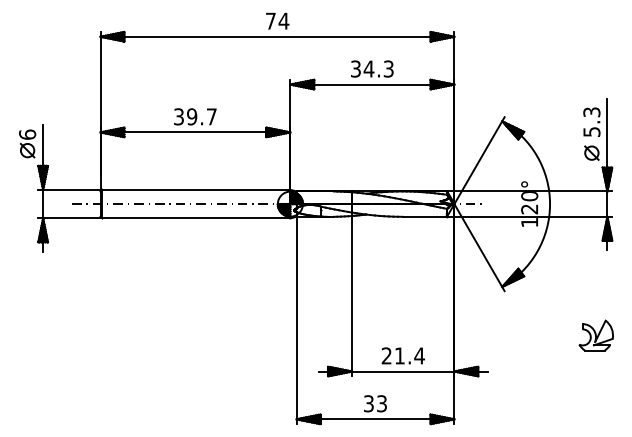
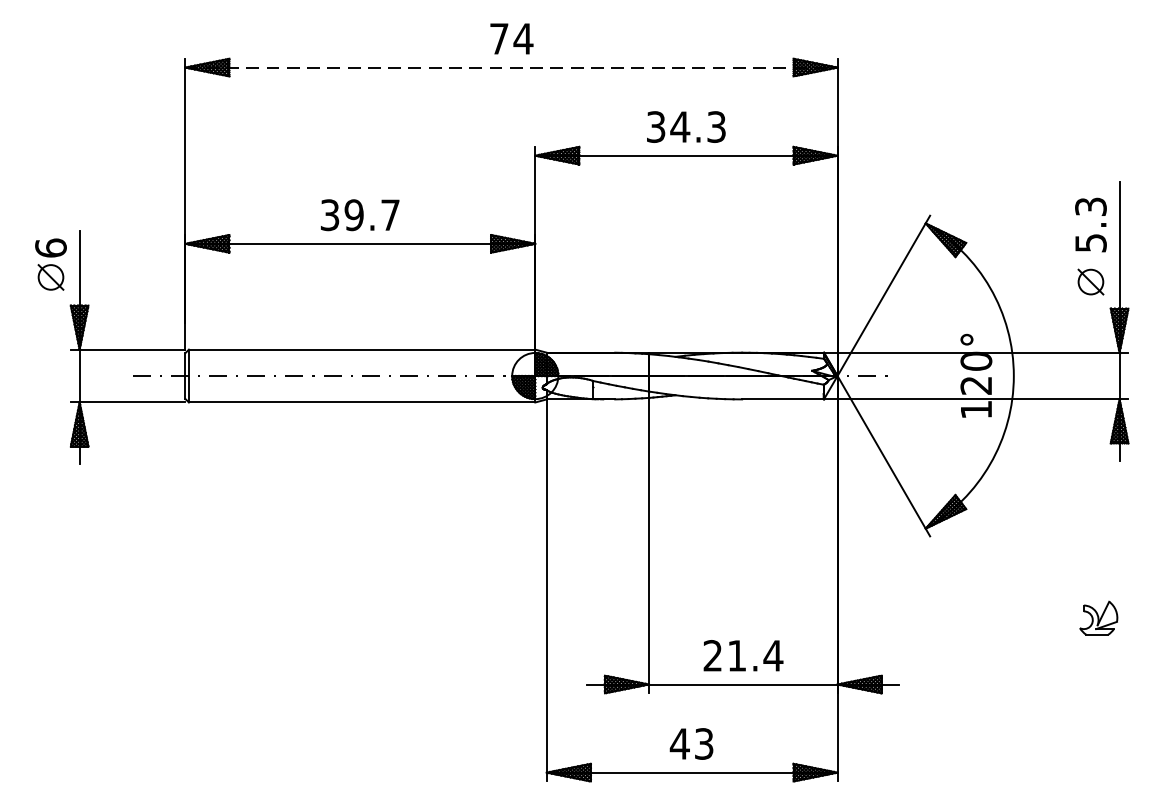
line: (277, 36) -> (511, 67), solid -> dashed
part: (595, 335) -> (1097, 618), size x0.6
text: (368, 403) -> (679, 743), 33 -> 43

